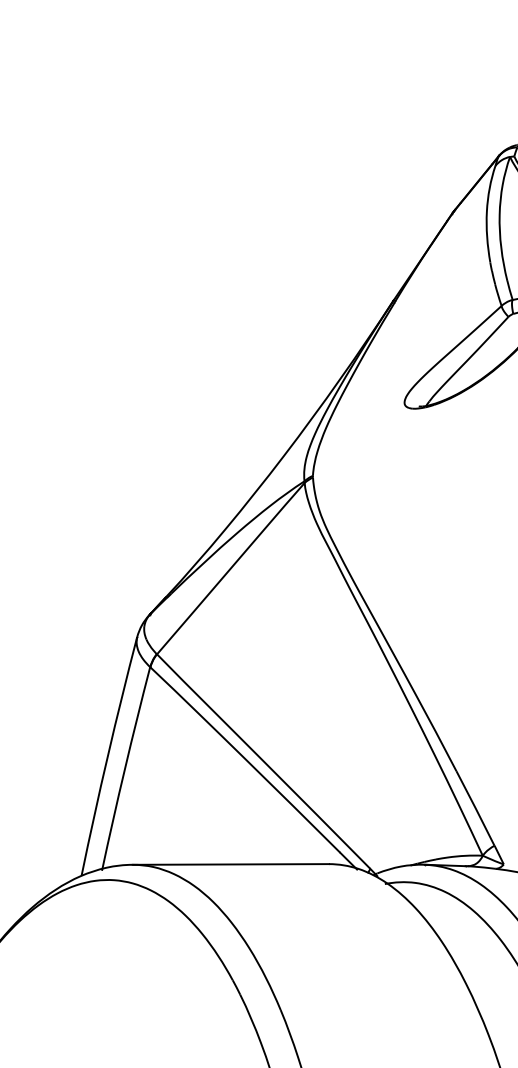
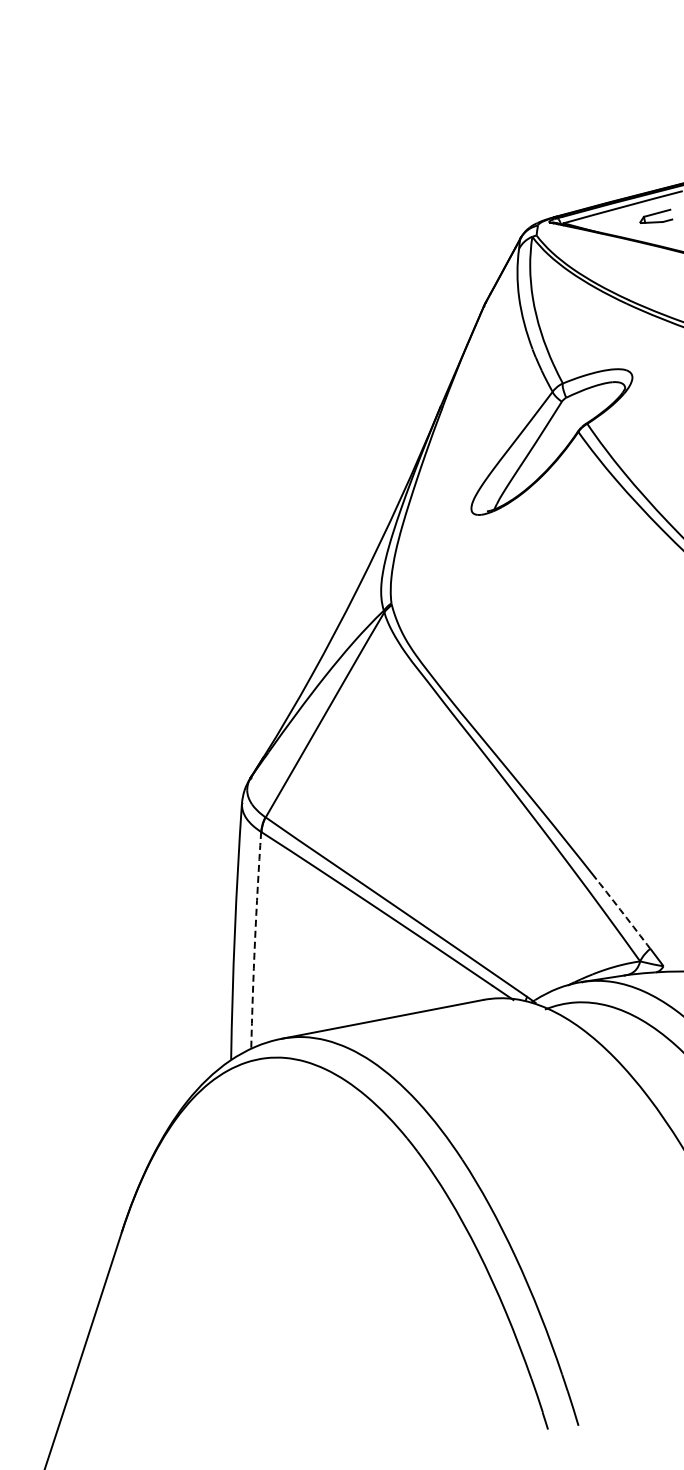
arc: (125, 768) -> (255, 941), solid -> dashed
arc: (475, 808) -> (623, 914), solid -> dashed

